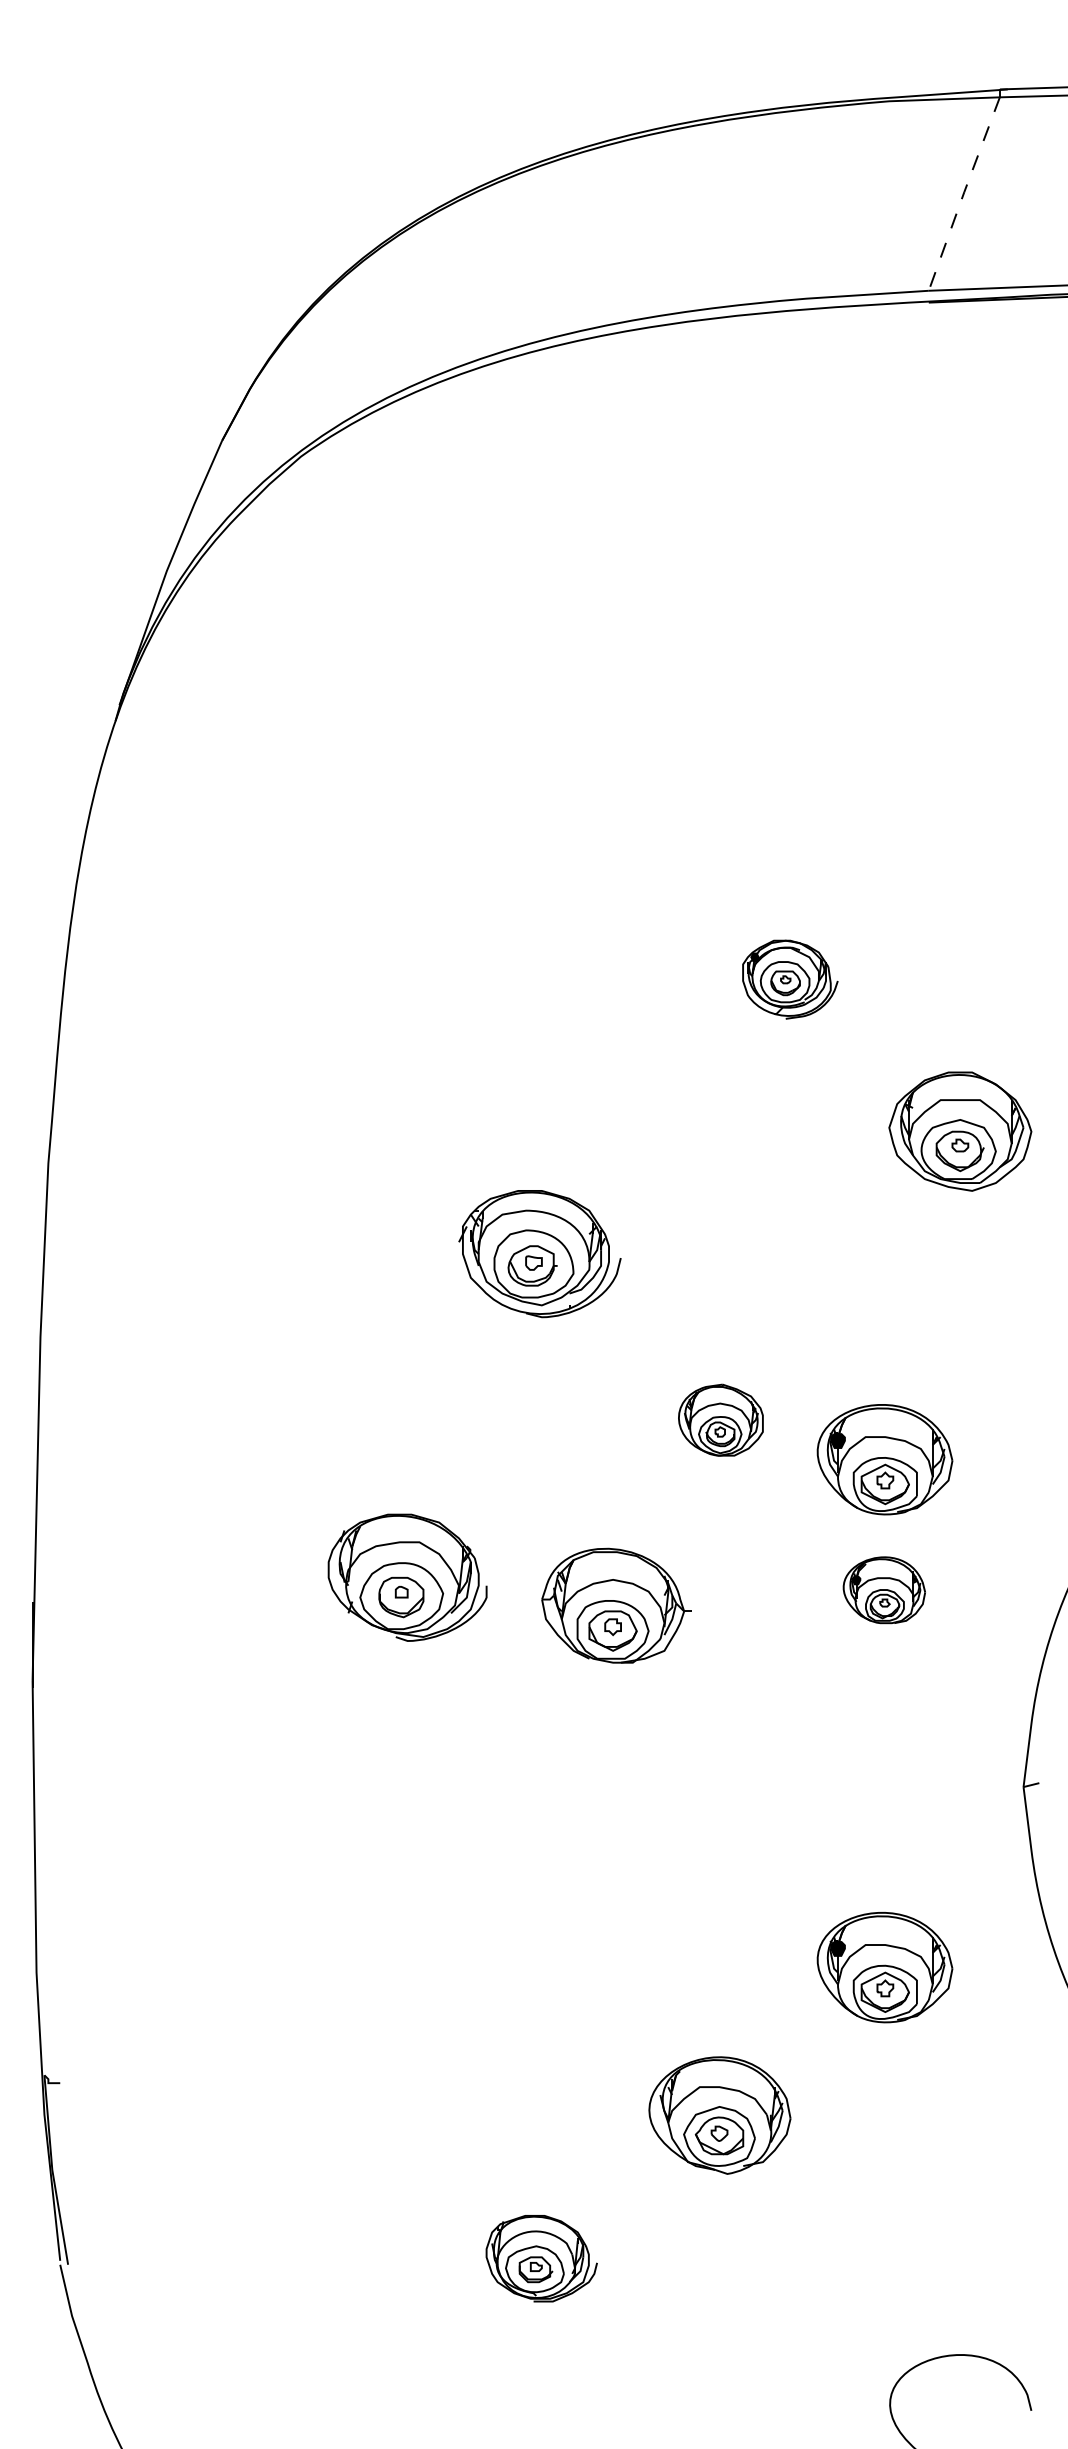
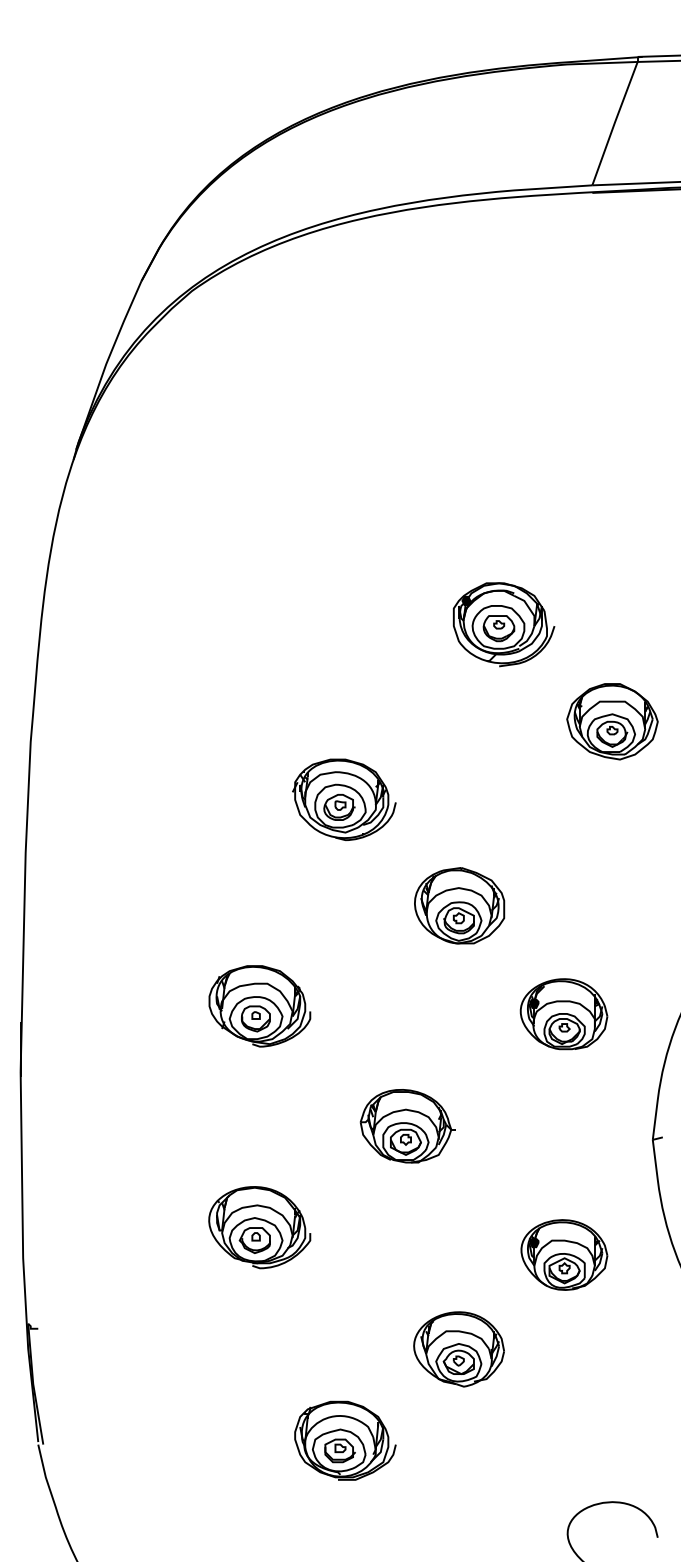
line: (963, 193) -> (614, 123), dashed -> solid
part: (789, 979) -> (503, 624), size x1.67
part: (720, 1419) -> (459, 905), size x1.67
part: (885, 1458) -> (564, 930), removed
part: (883, 1590) -> (563, 1014), size x1.67
part: (615, 1606) -> (407, 1126), moved
part: (407, 1924) -> (259, 1227), added
part: (541, 2258) -> (345, 1440), size x1.43

